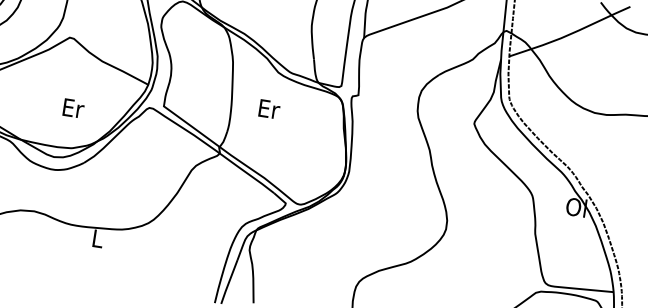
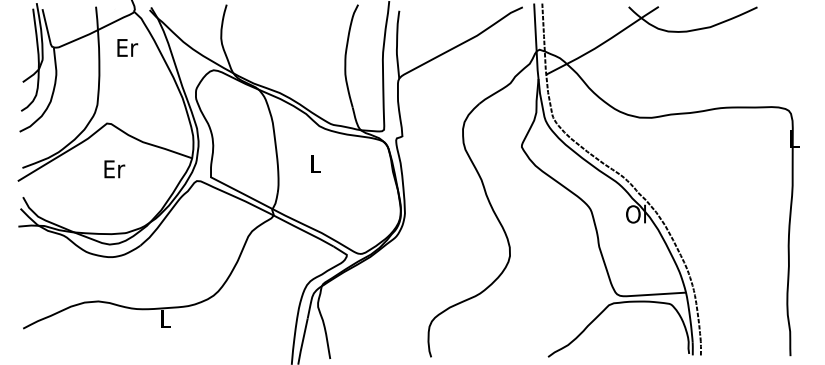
text: (73, 108) -> (114, 169), moved
text: (269, 108) -> (316, 163), Er -> L

